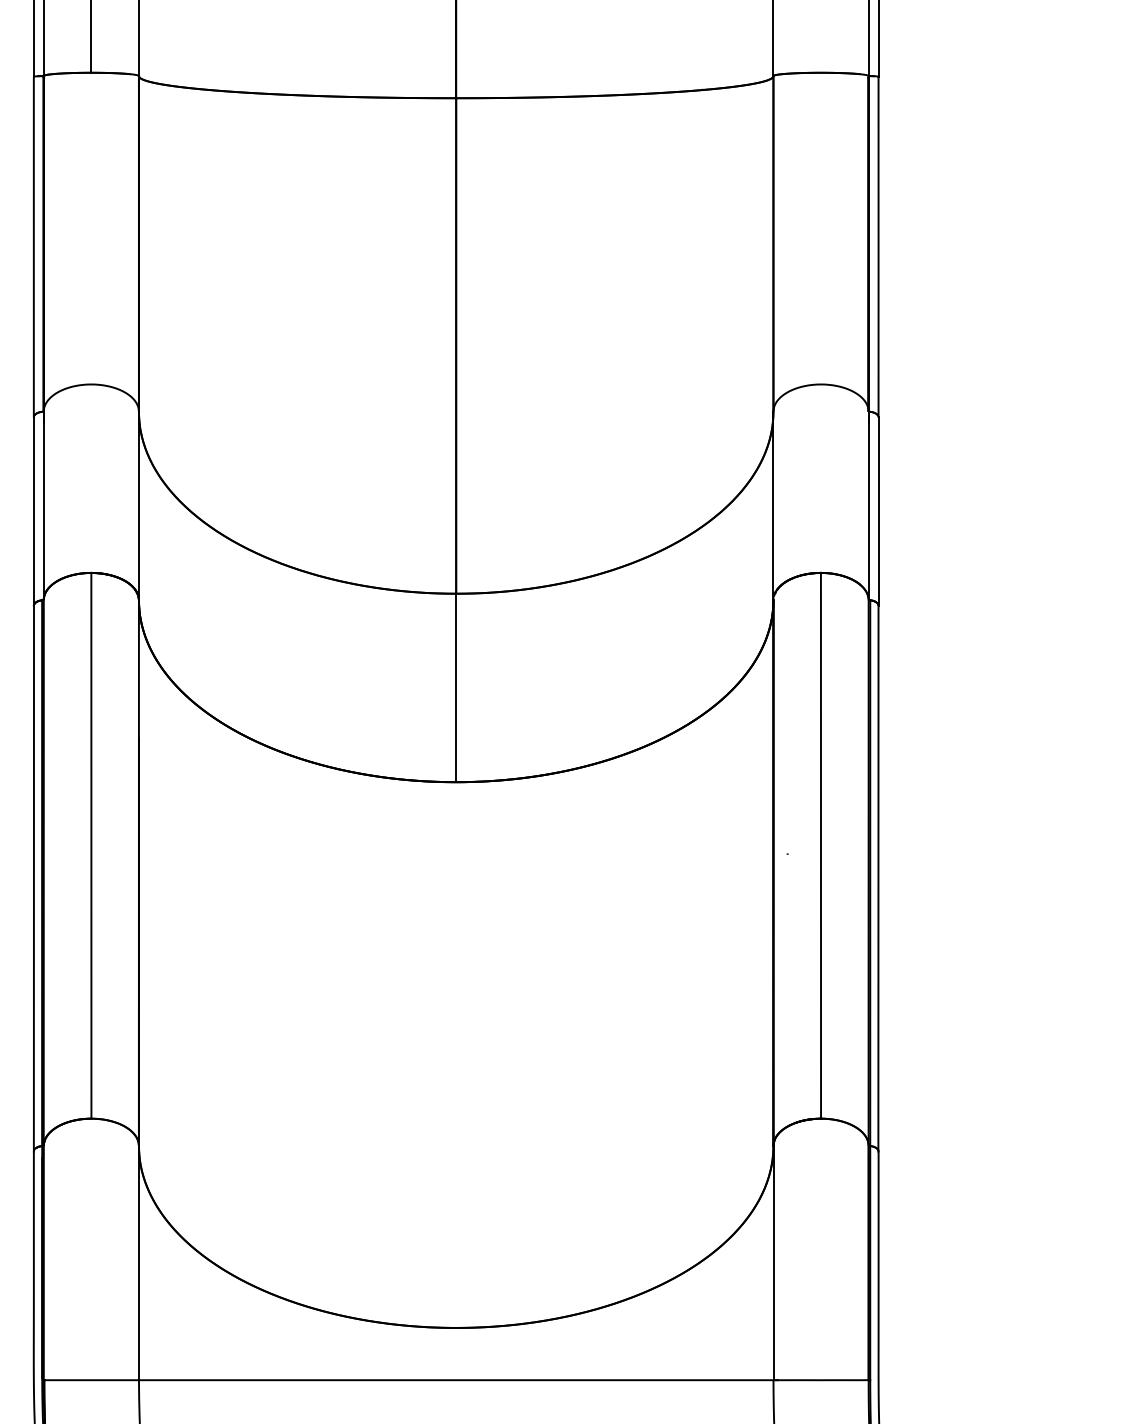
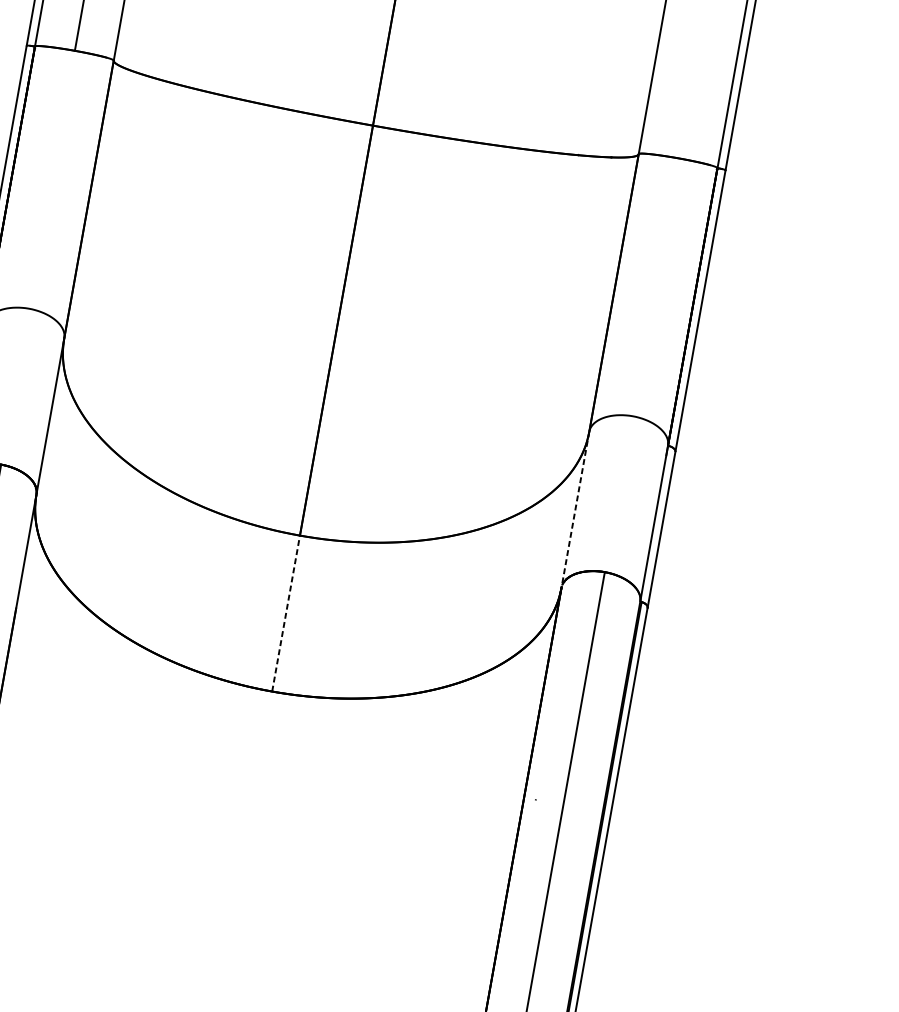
line: (773, 505) -> (575, 509), solid -> dashed
line: (456, 687) -> (286, 613), solid -> dashed

